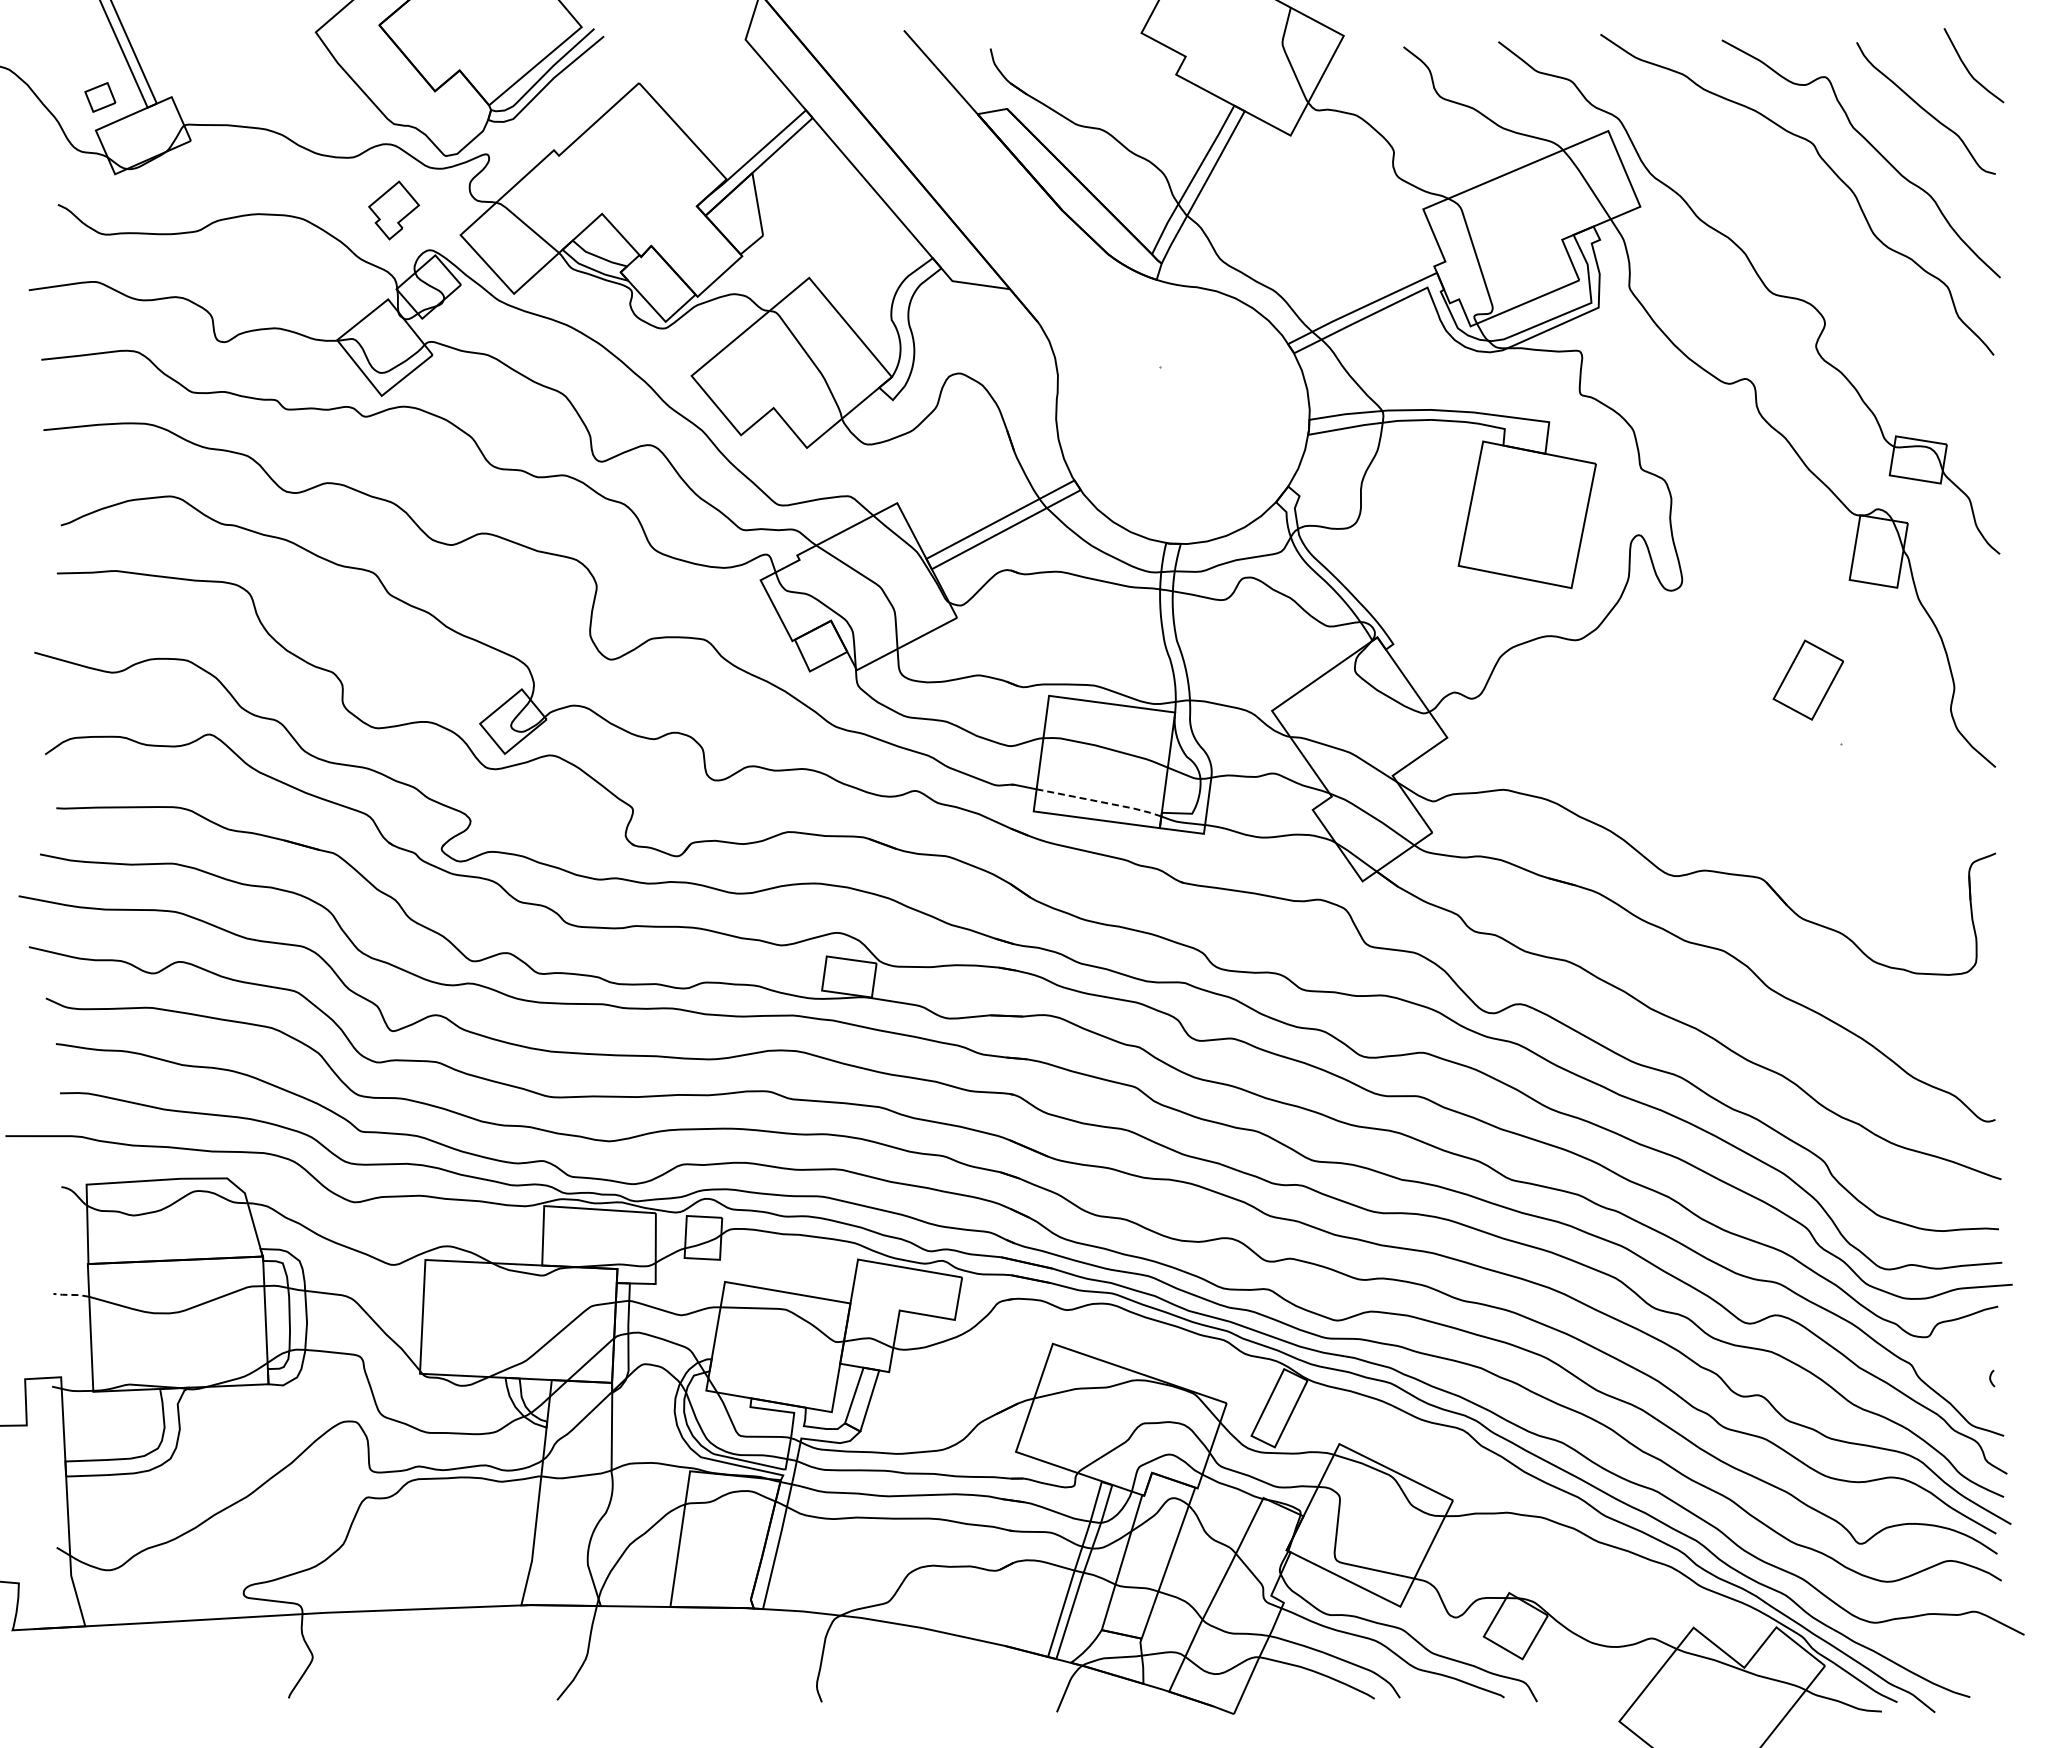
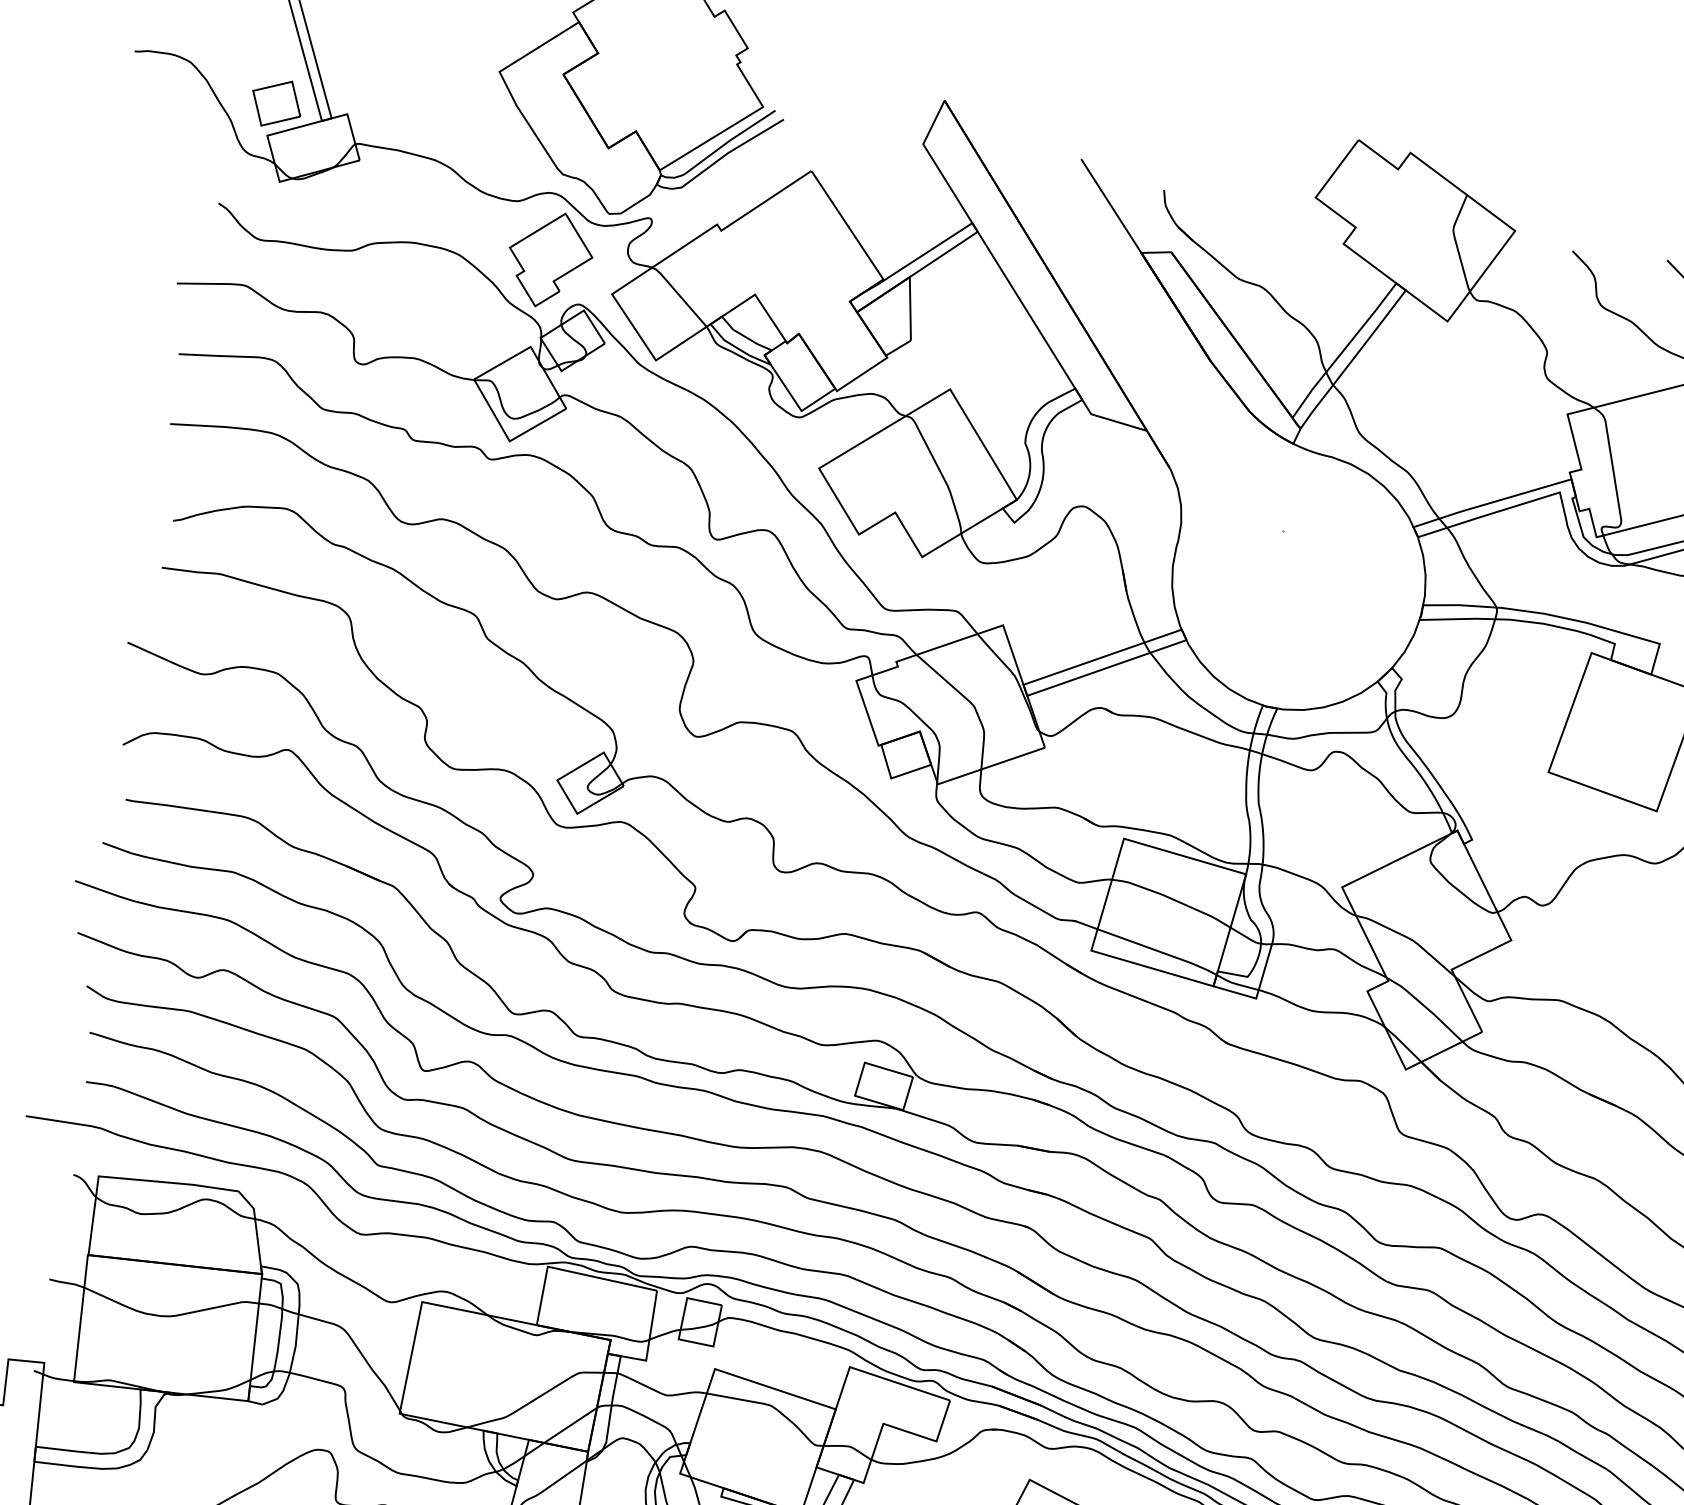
part: (100, 97) -> (276, 103), size x1.67
part: (393, 210) -> (549, 259), size x1.67
line: (1100, 802) -> (1158, 951), dashed -> solid
line: (70, 1294) -> (66, 1282), dashed -> solid

